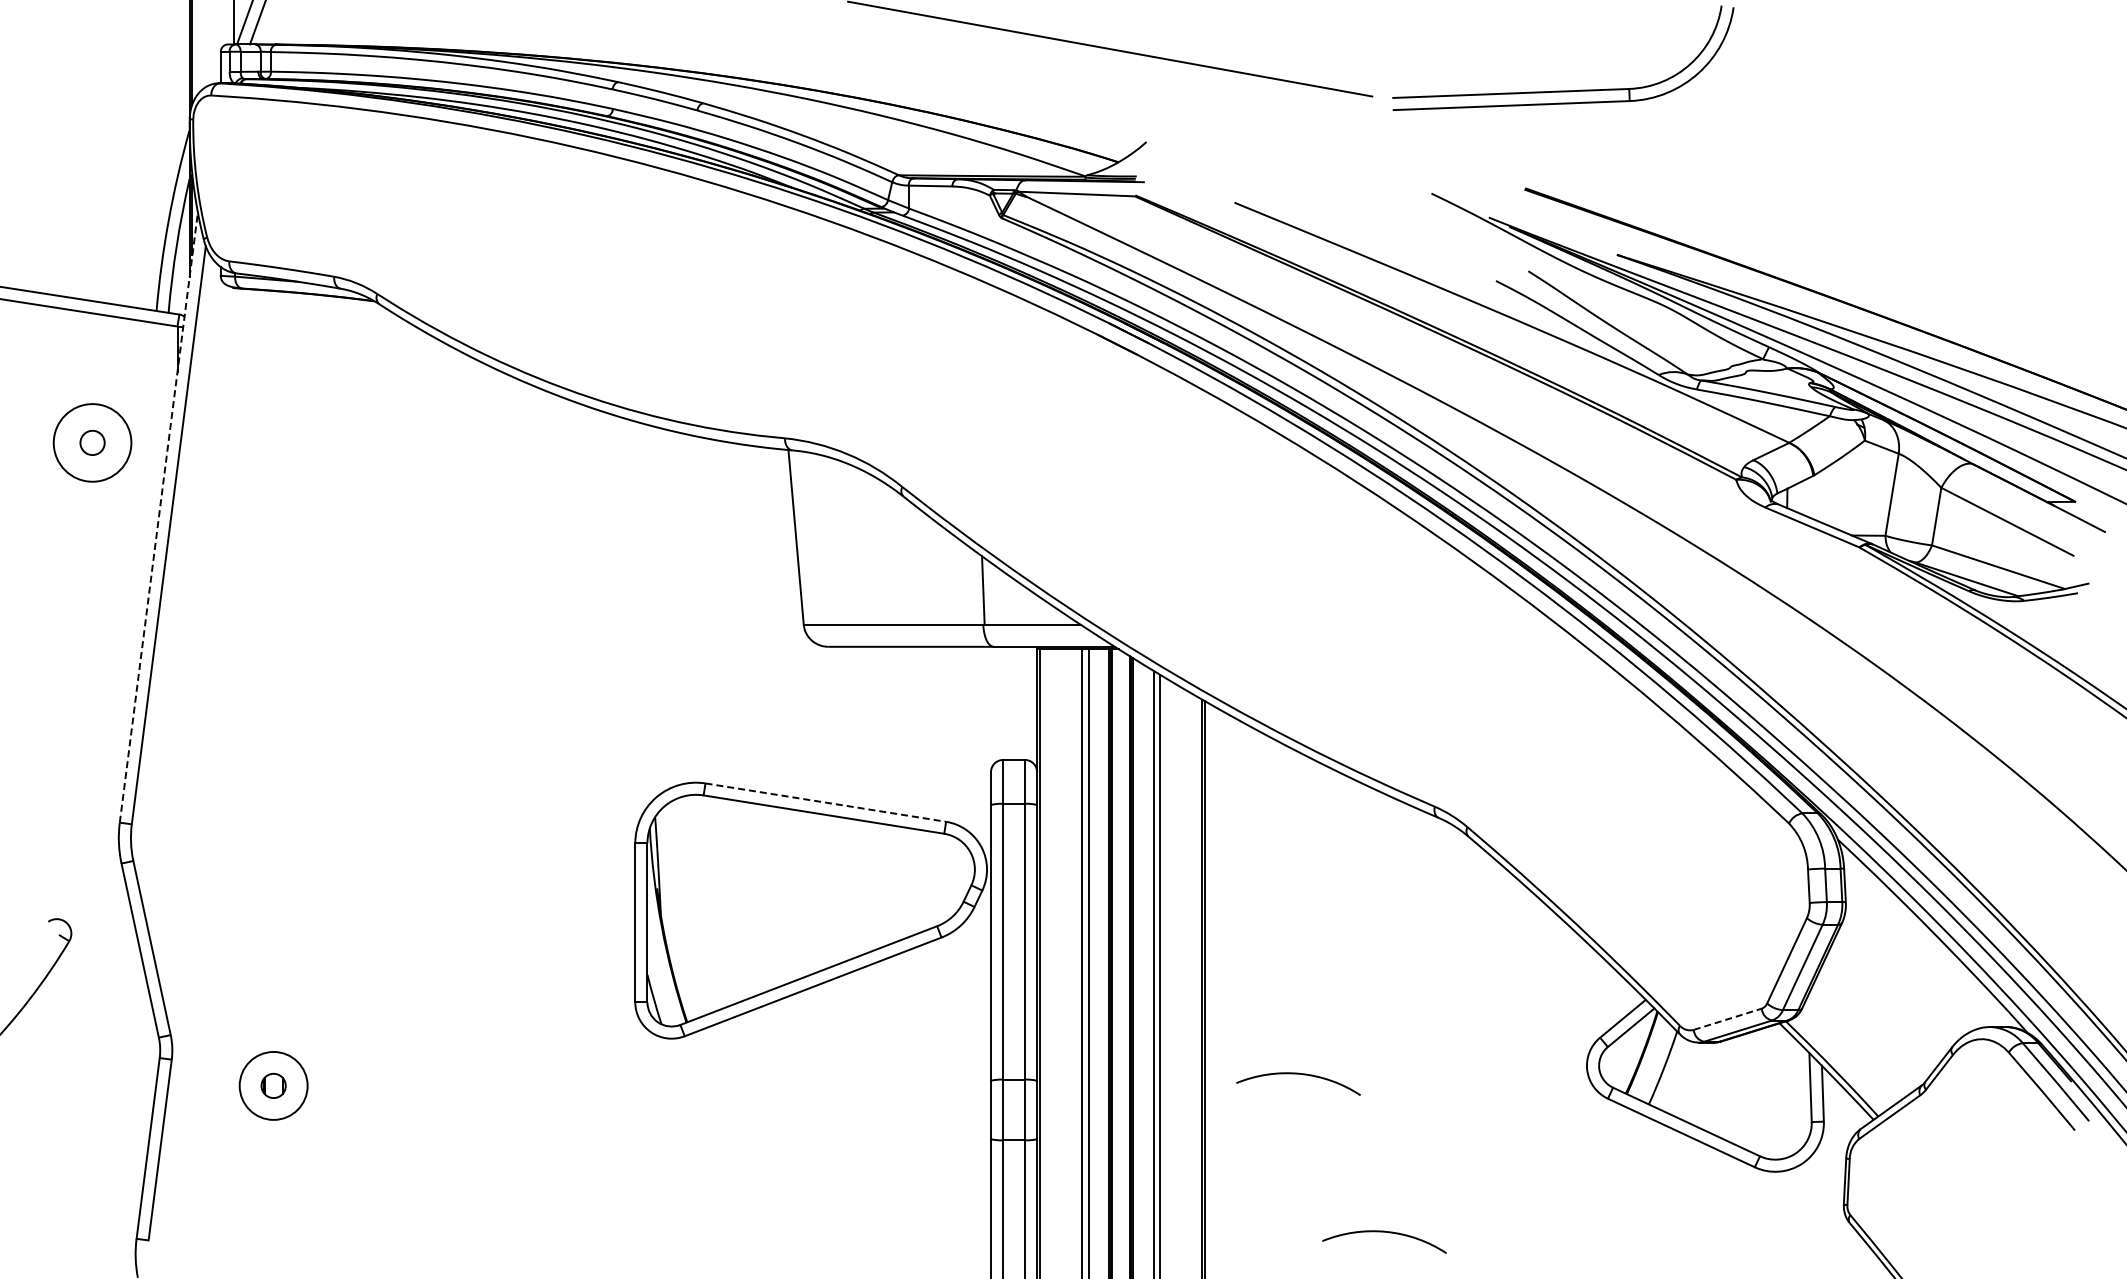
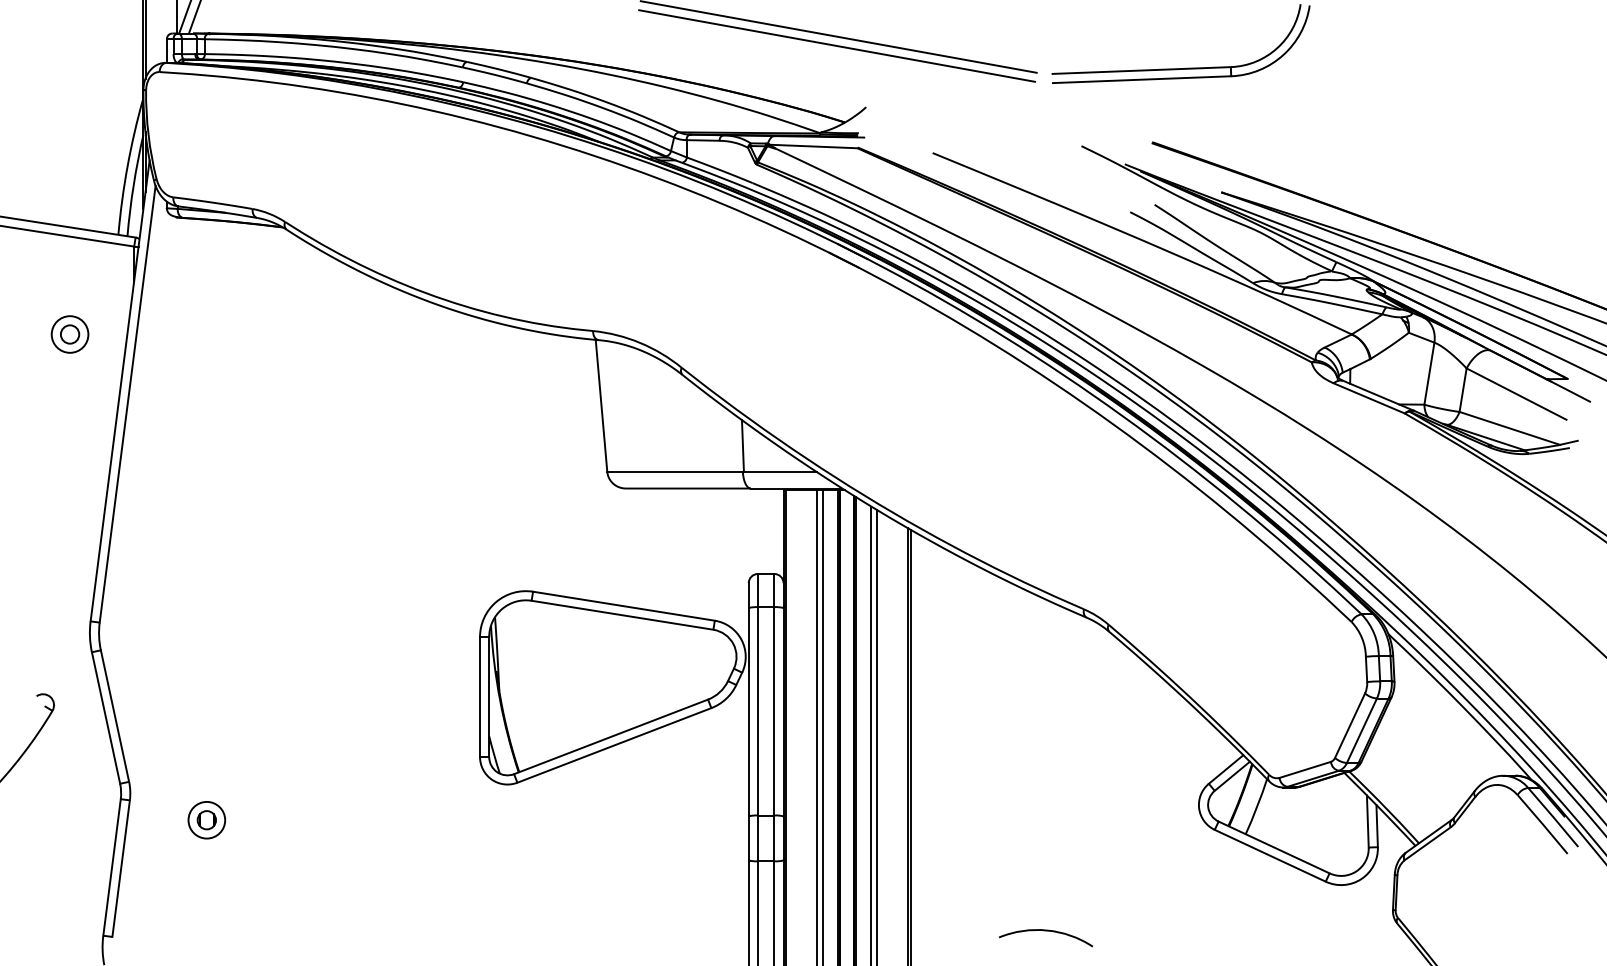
line: (1107, 60) -> (836, 45), added
circle: (92, 442) -> (70, 334), size x0.62
line: (158, 517) -> (119, 390), dashed -> solid
line: (825, 802) -> (623, 606), dashed -> solid
line: (1727, 1019) -> (1305, 770), dashed -> solid
arc: (1298, 1074) -> (981, 811), removed
circle: (273, 1085) -> (206, 819), size x0.71

